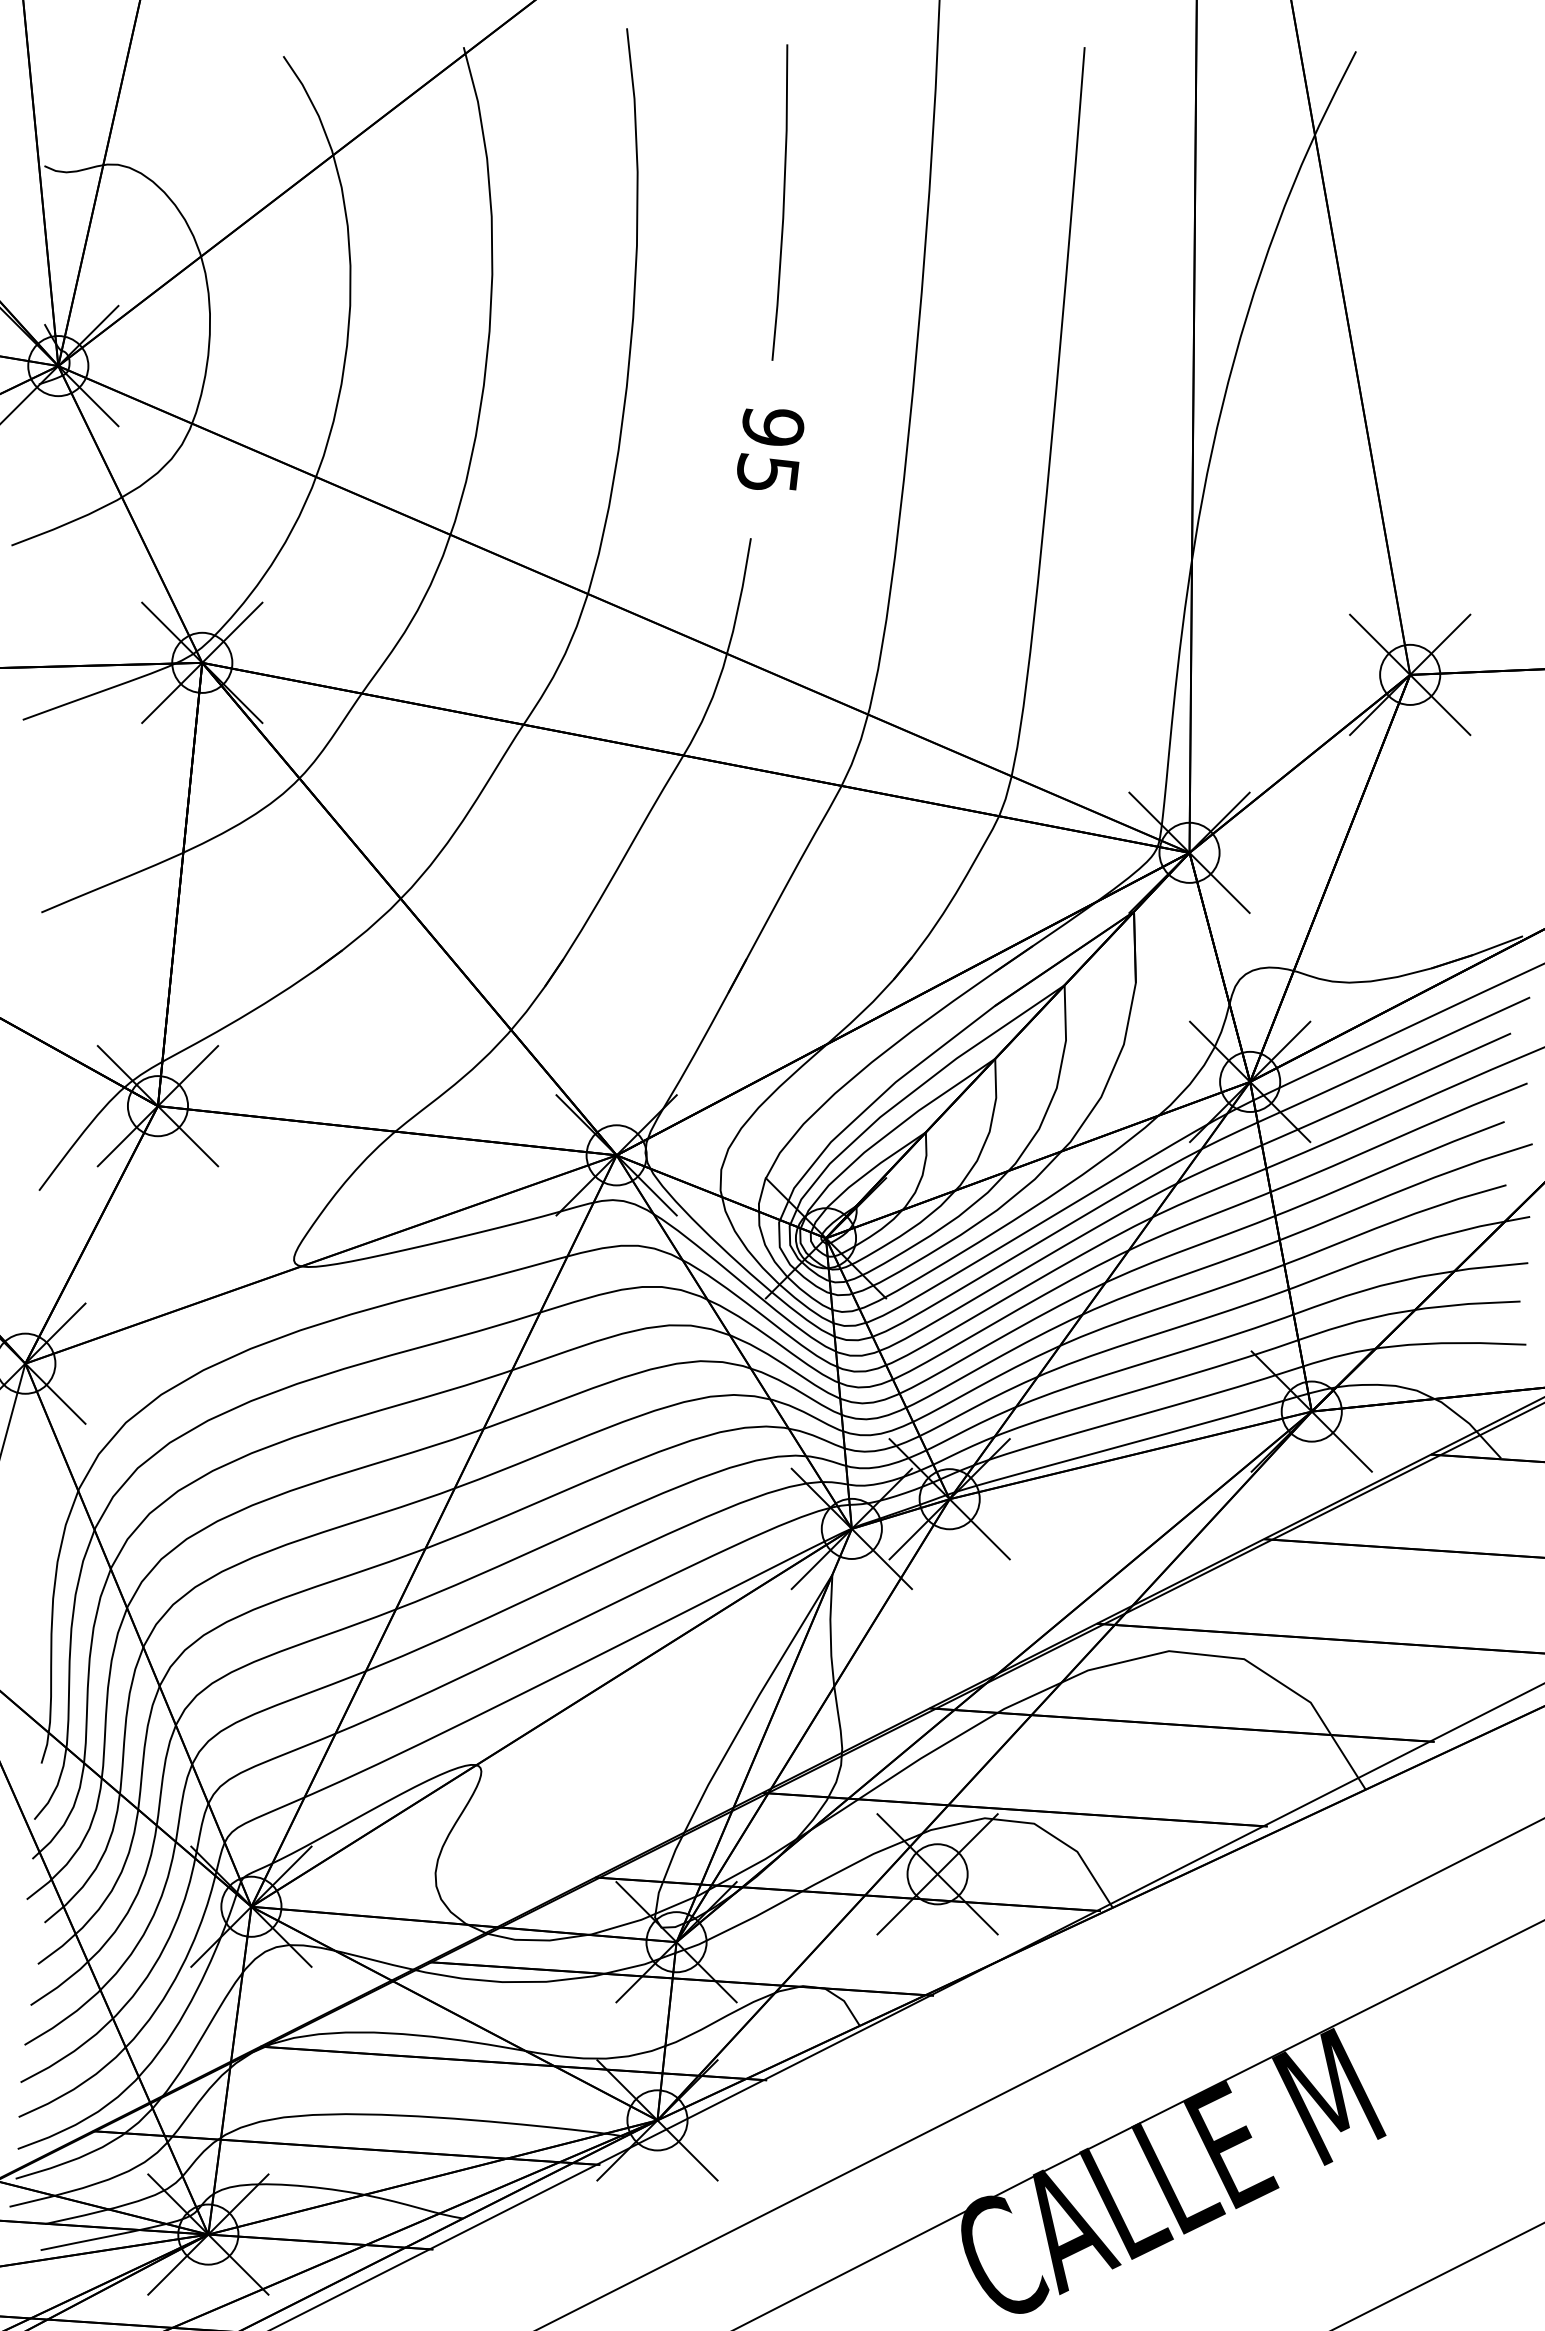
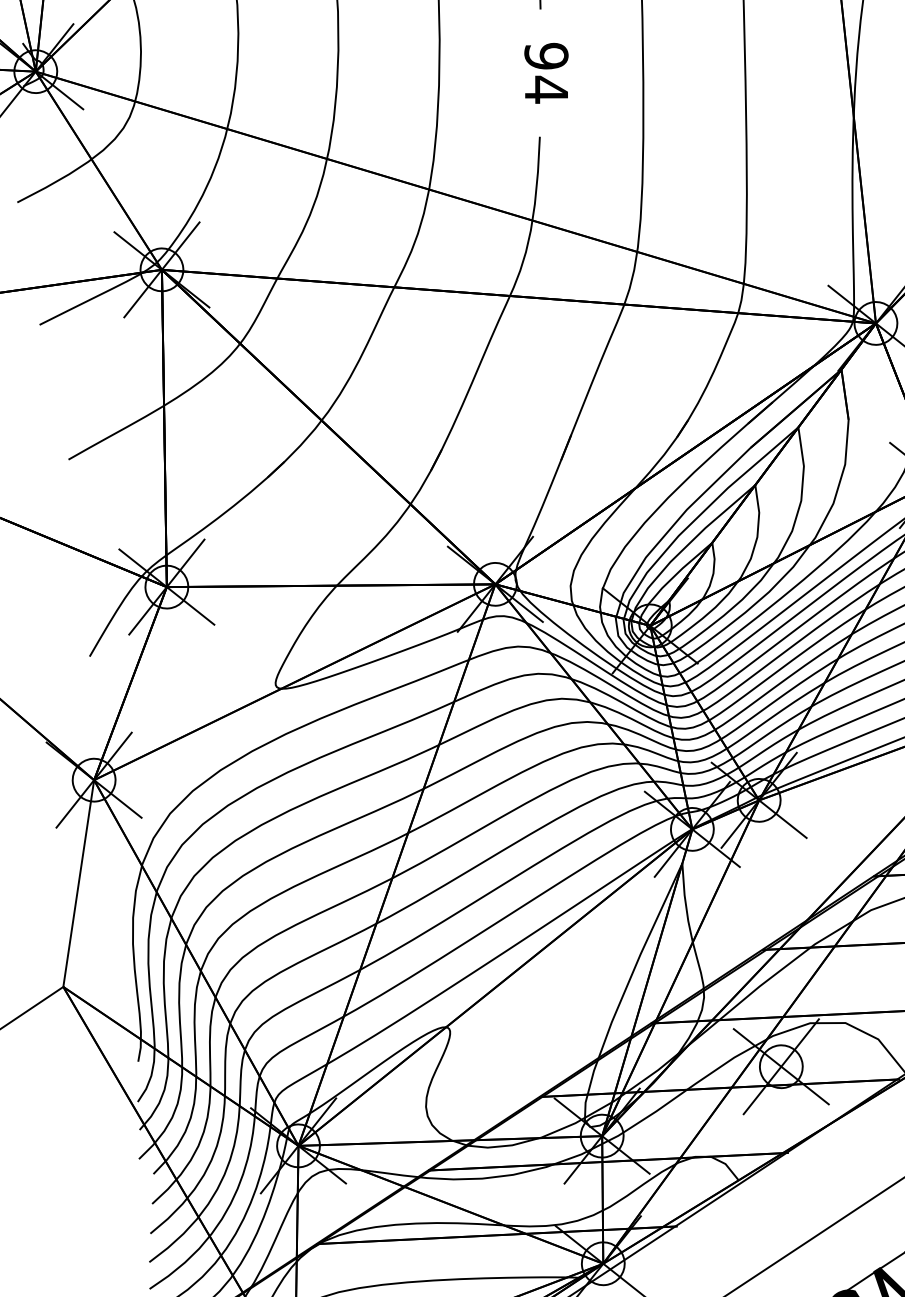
text: (767, 472) -> (546, 88), 95 -> 94

